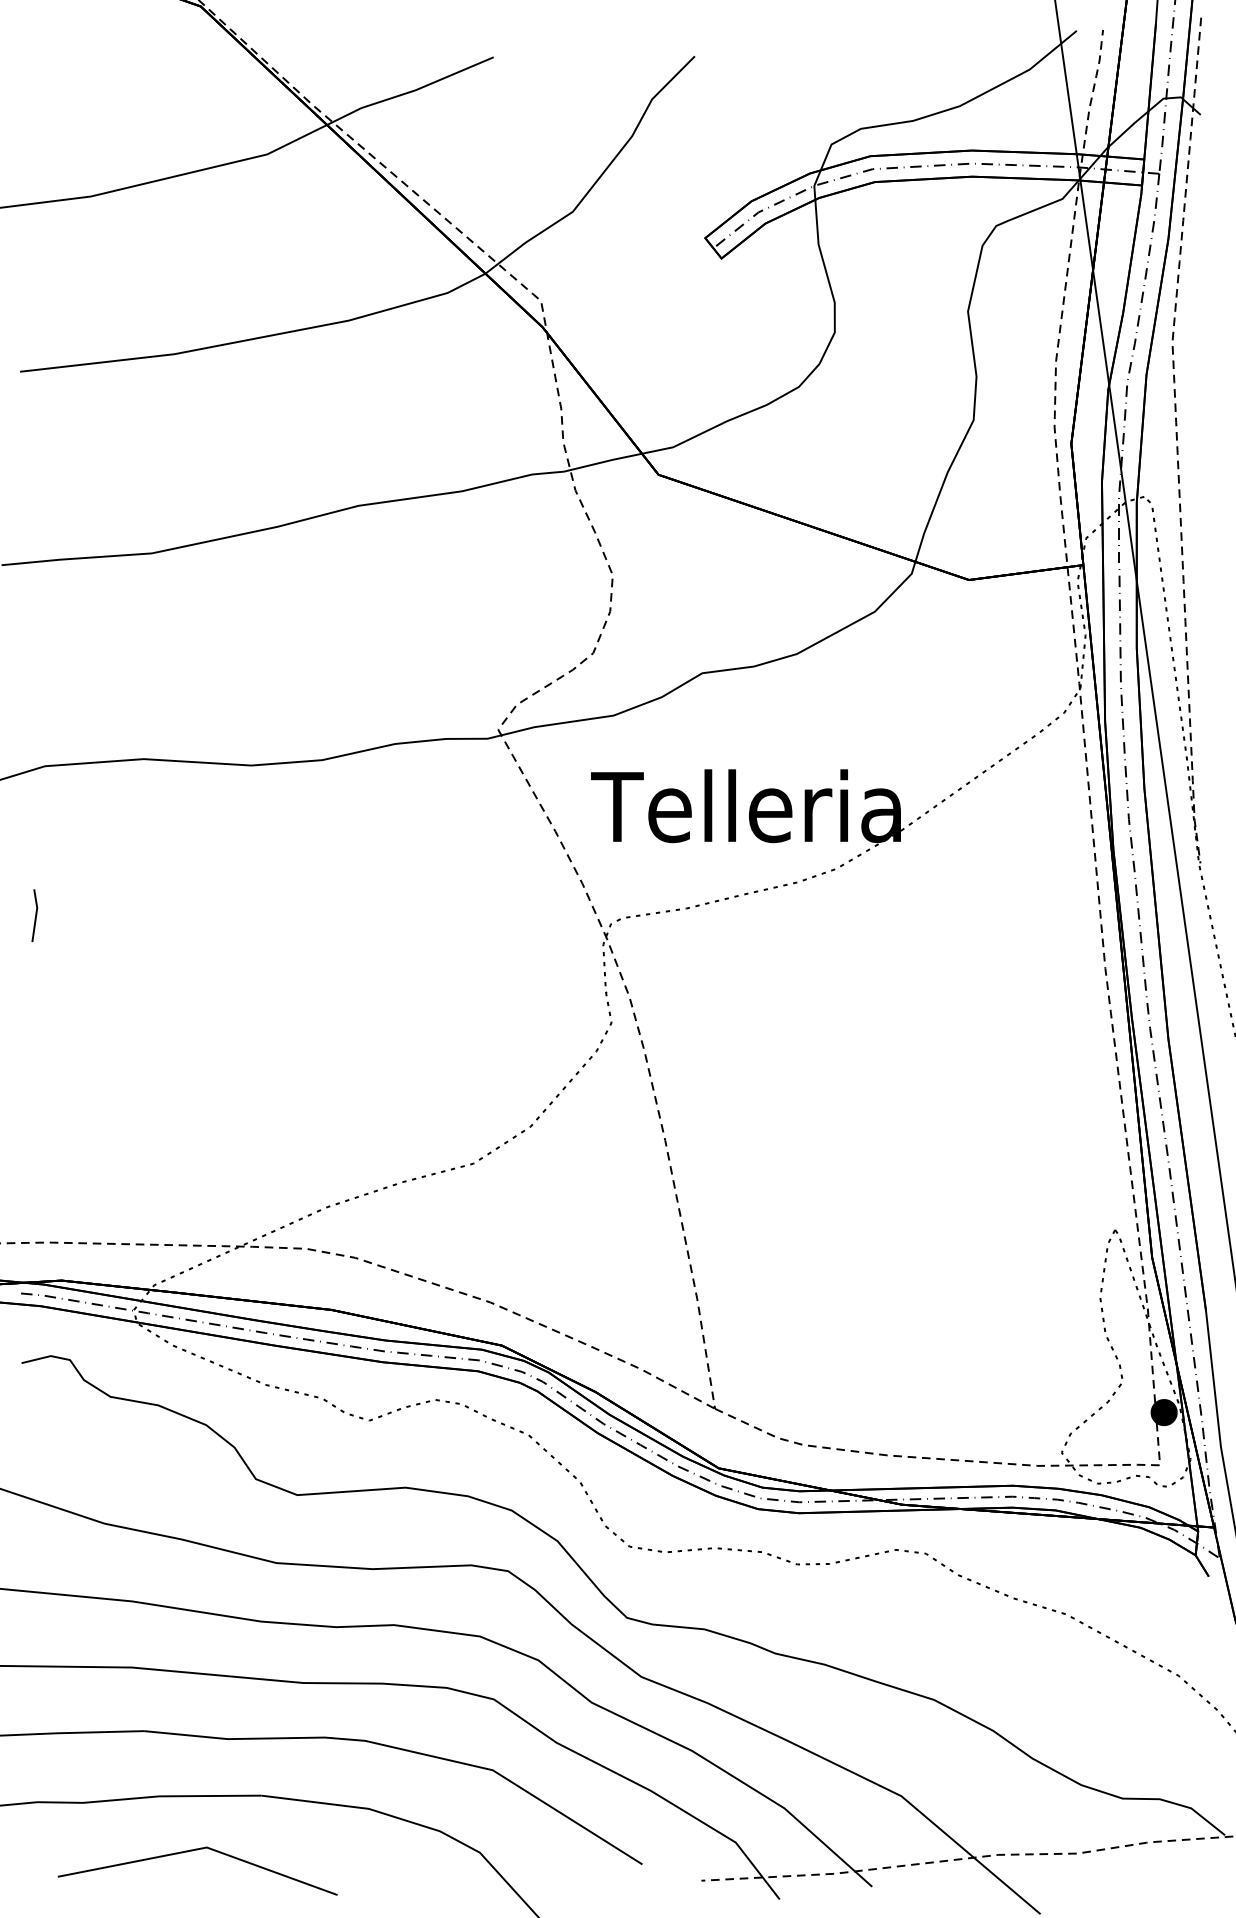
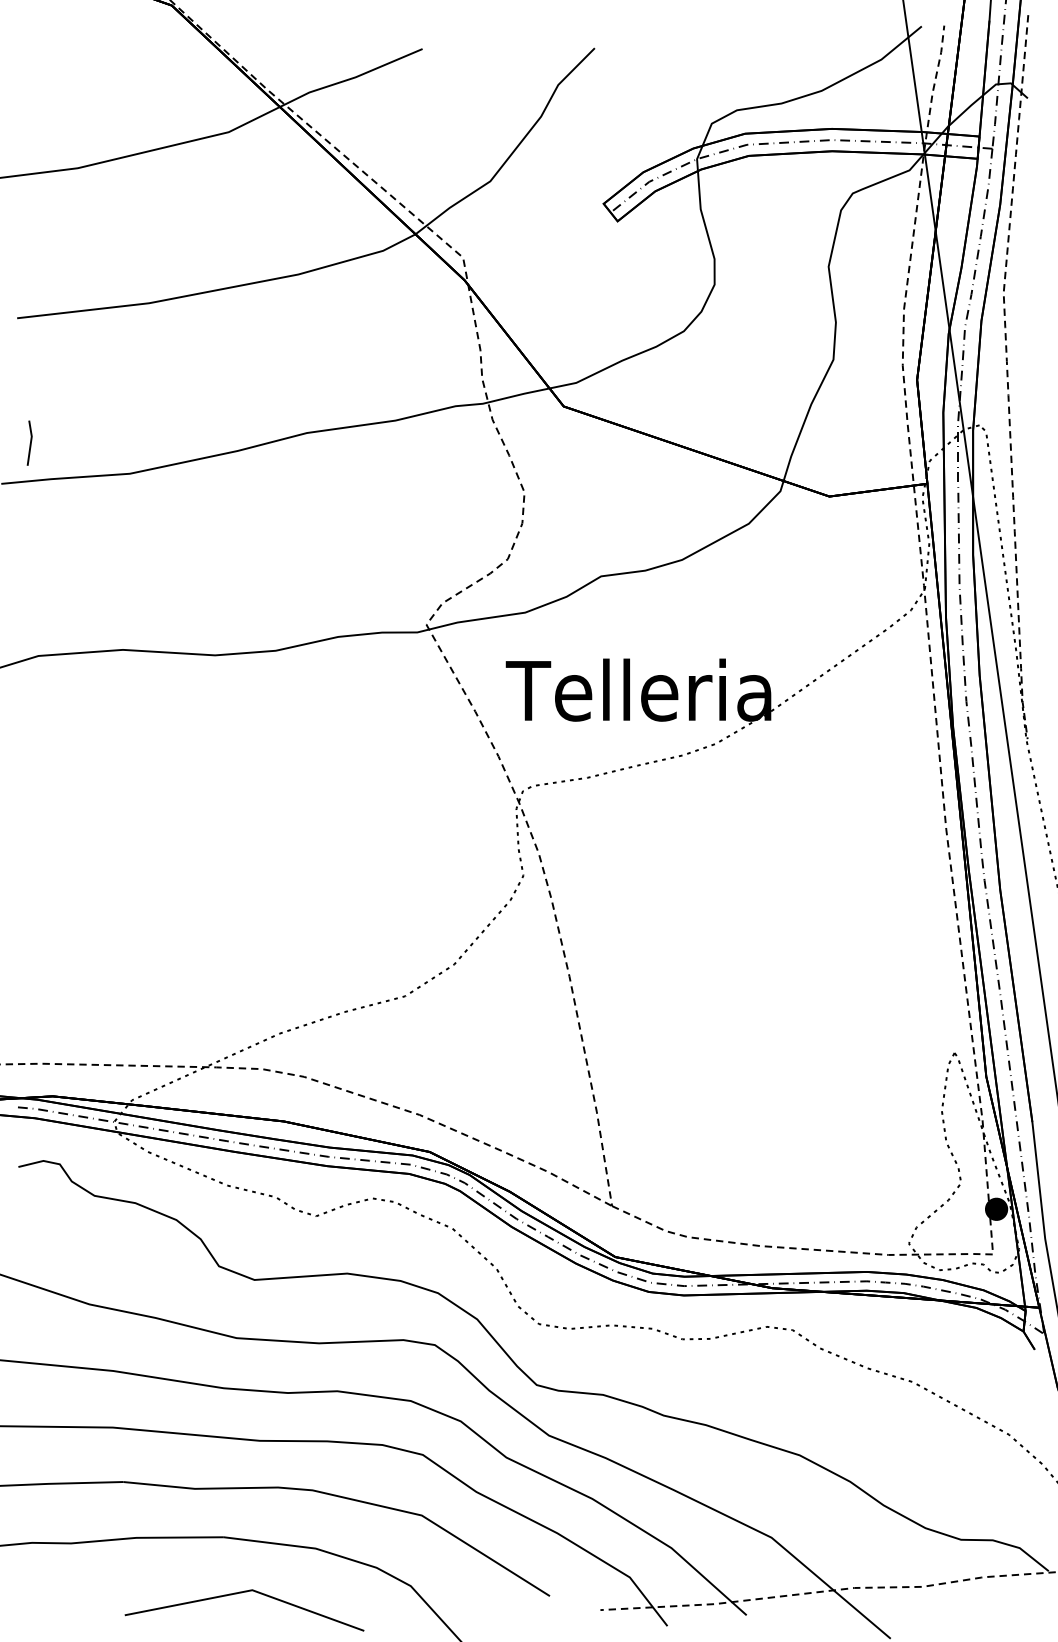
line: (35, 915) -> (30, 443), moved
line: (192, 1851) -> (240, 1593), moved

